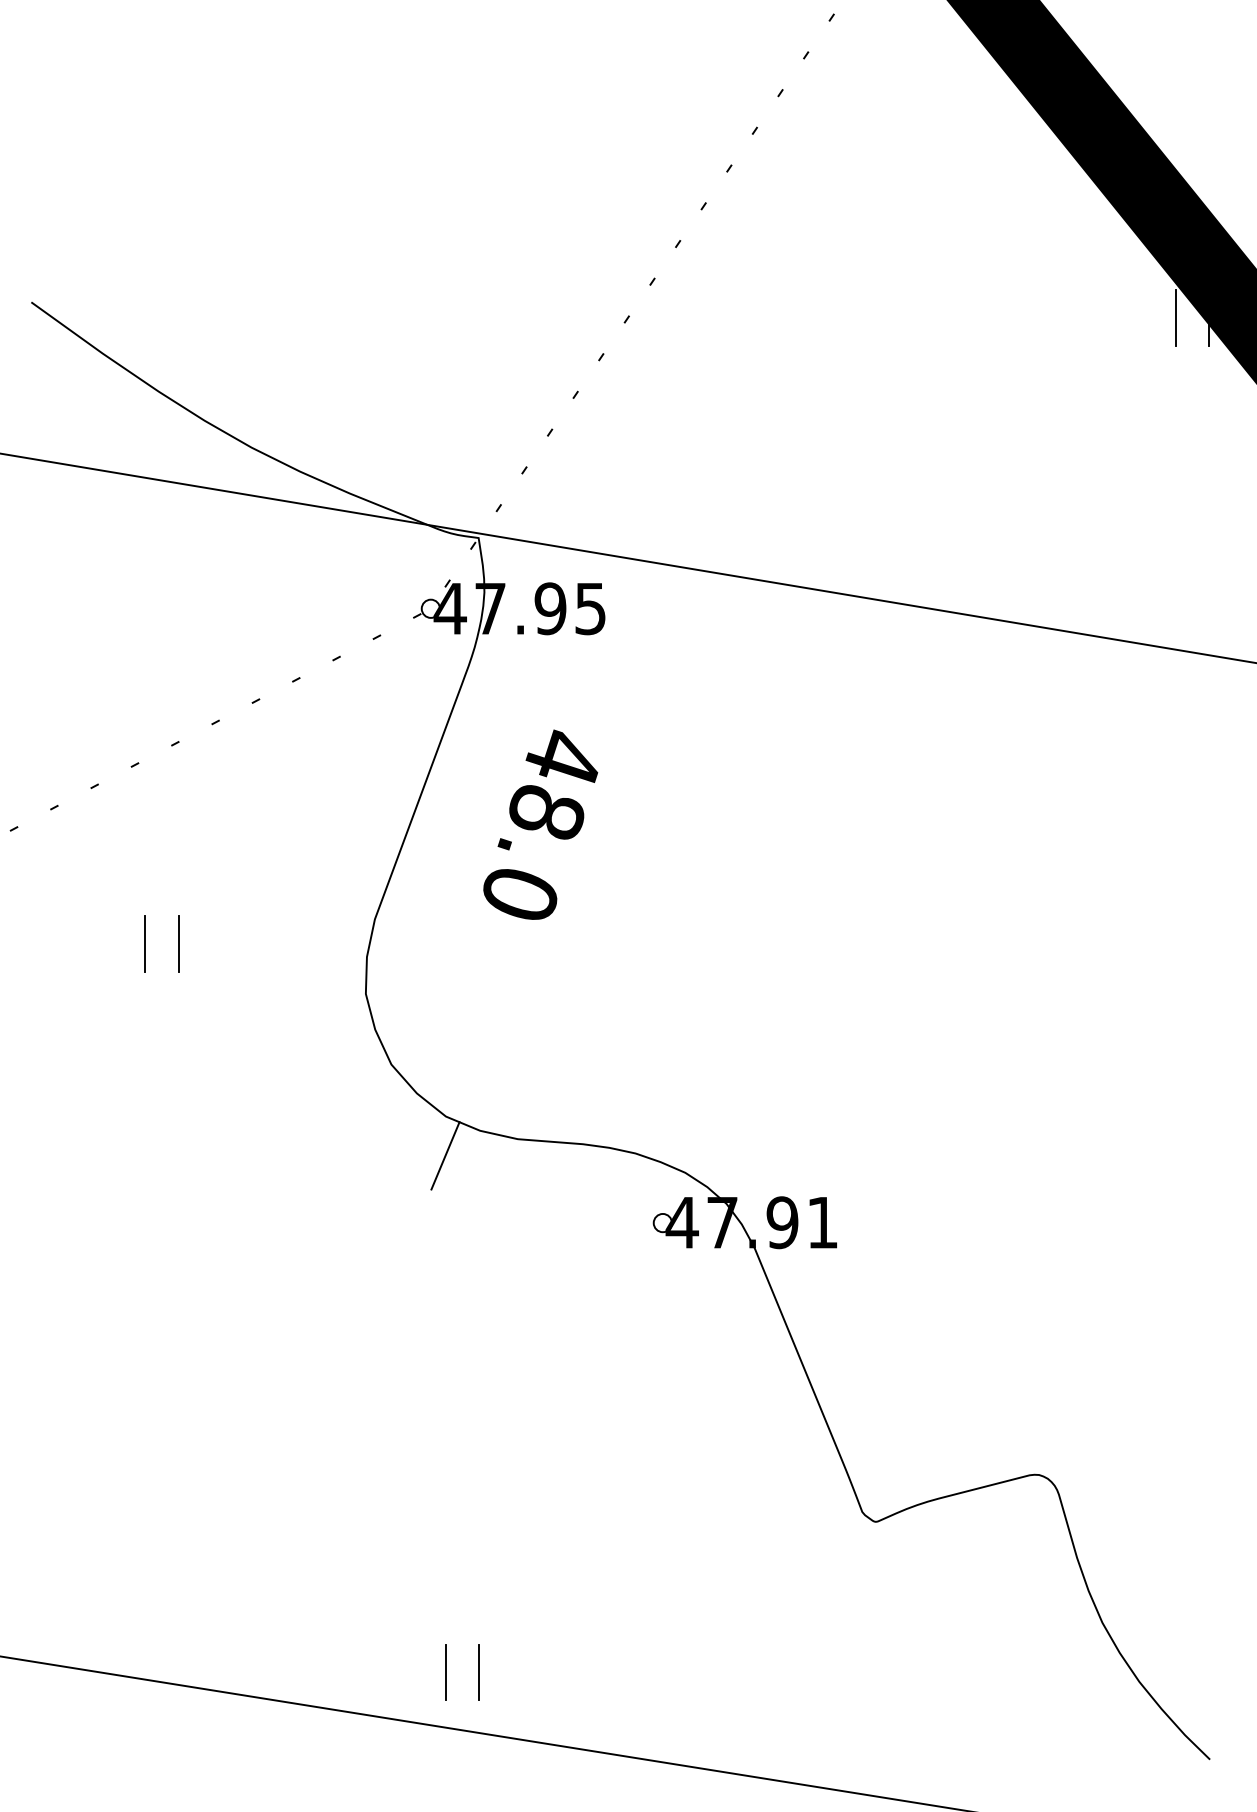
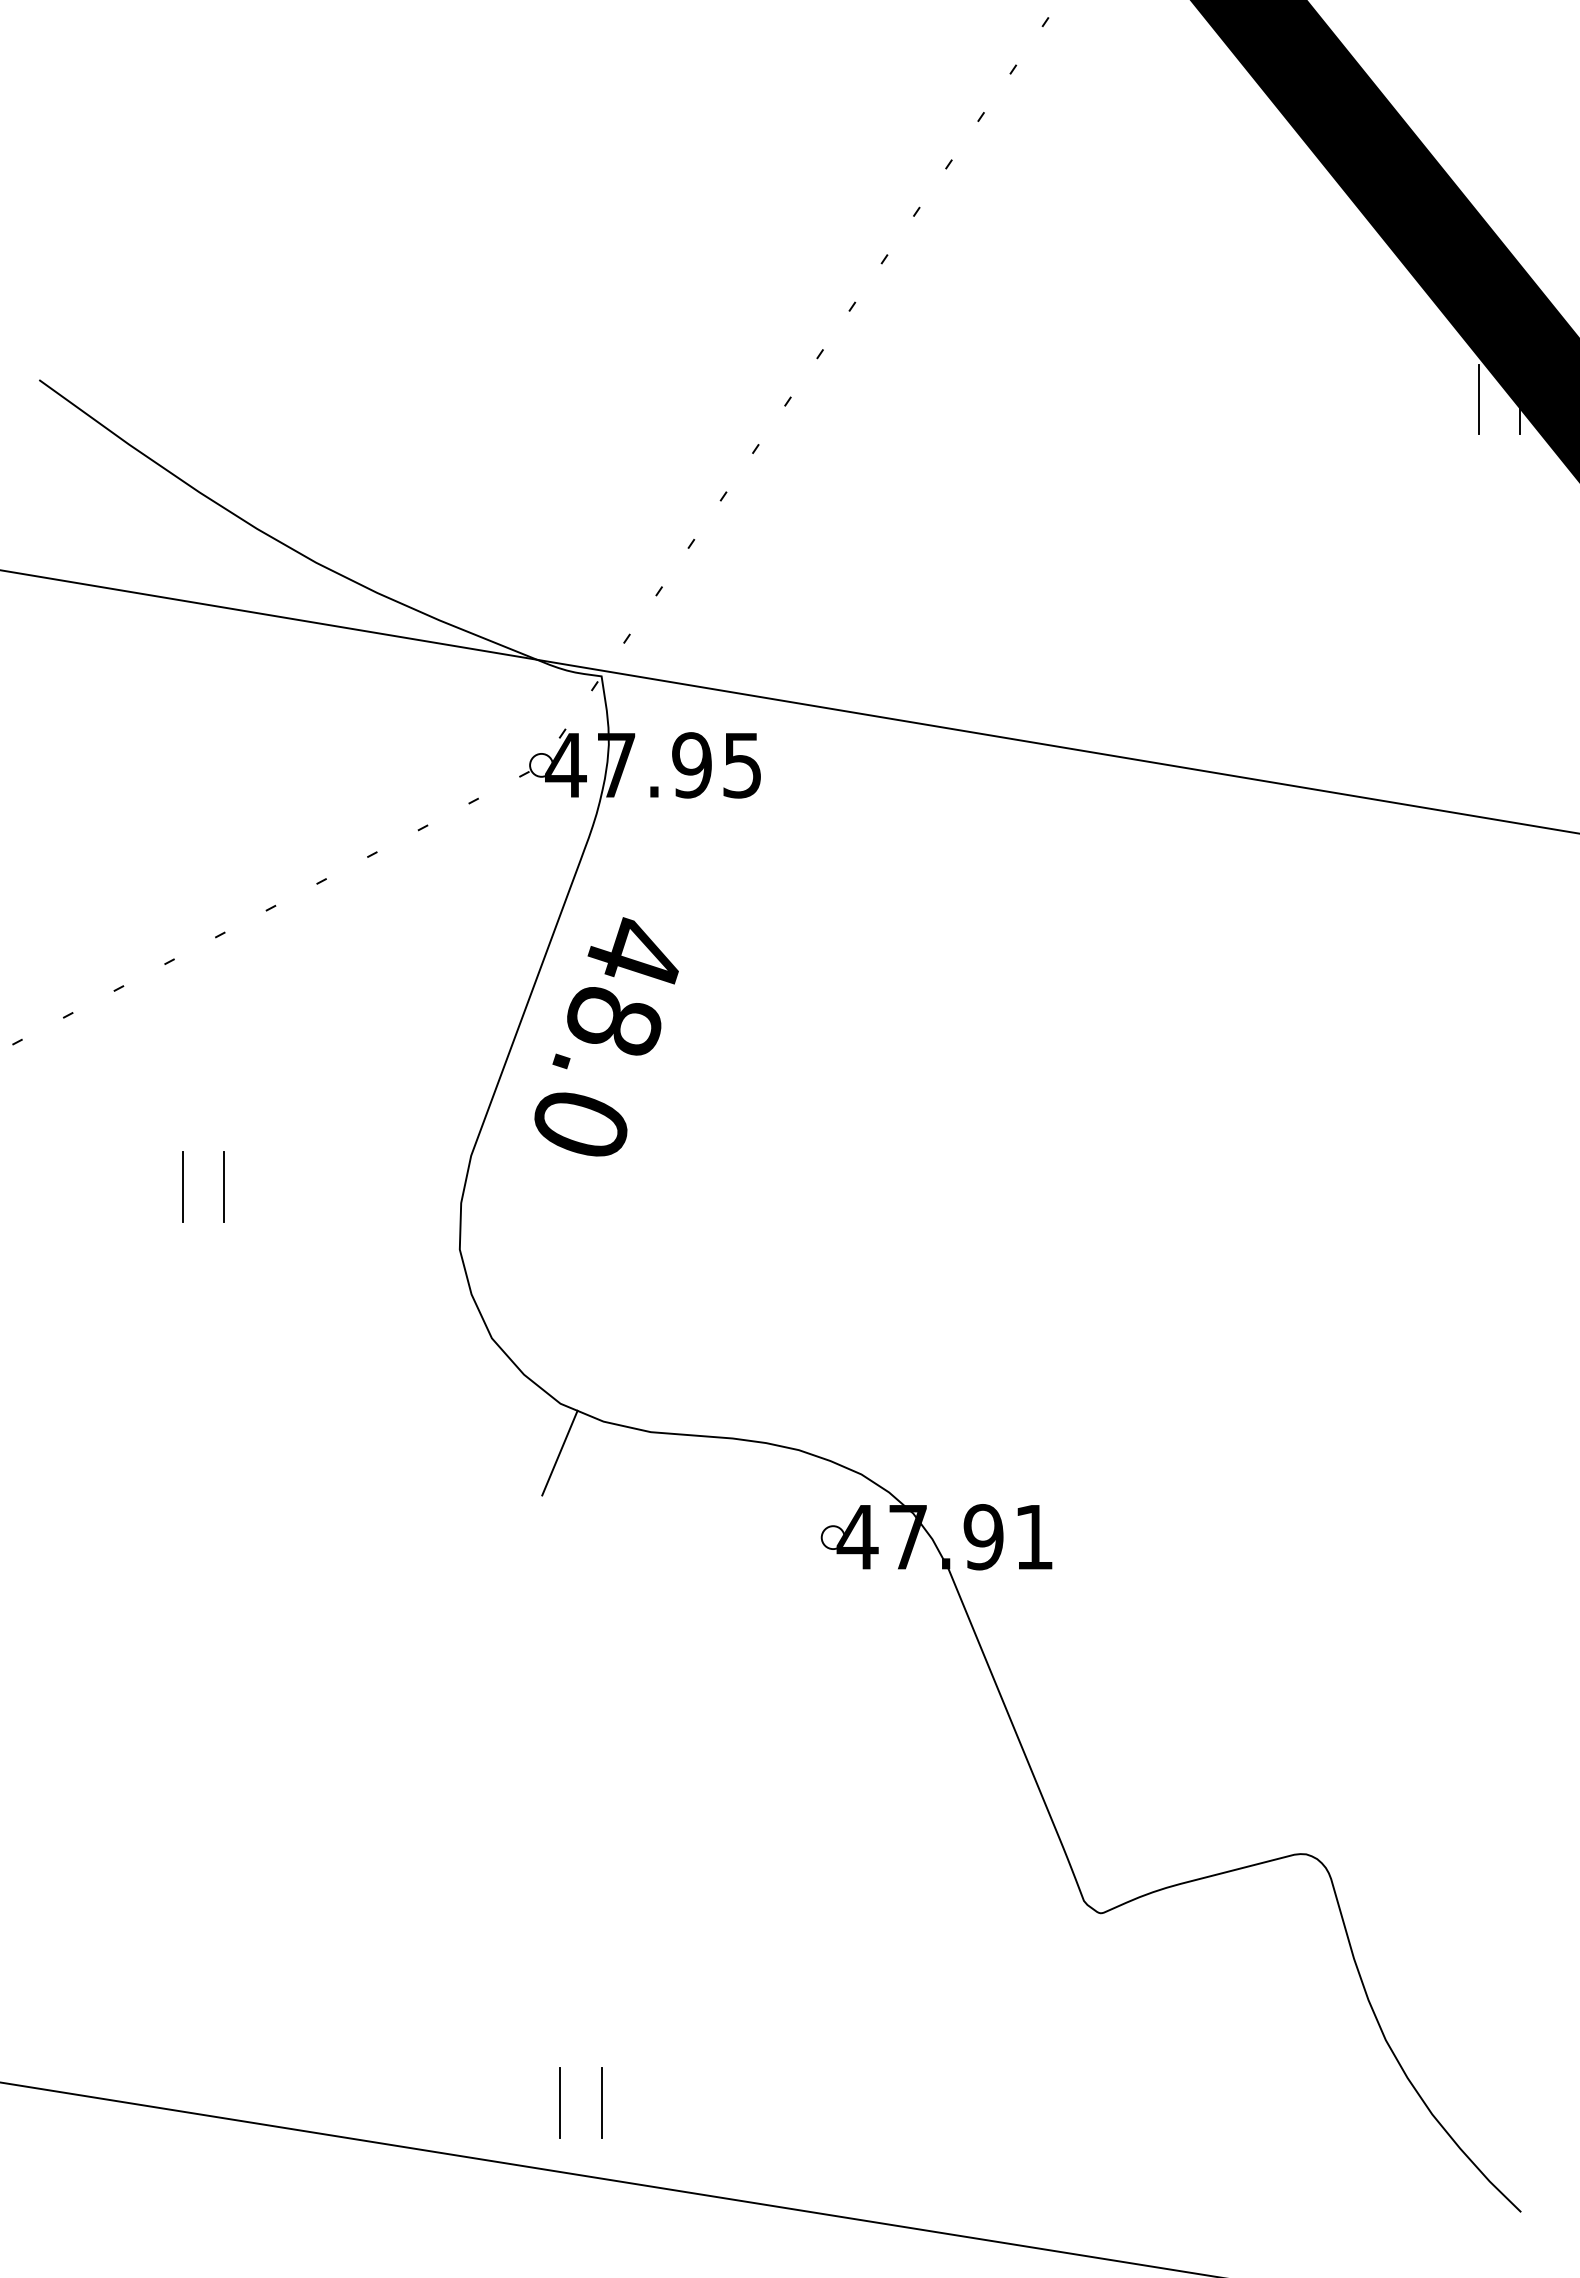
text: (540, 824) -> (606, 1036), moved

